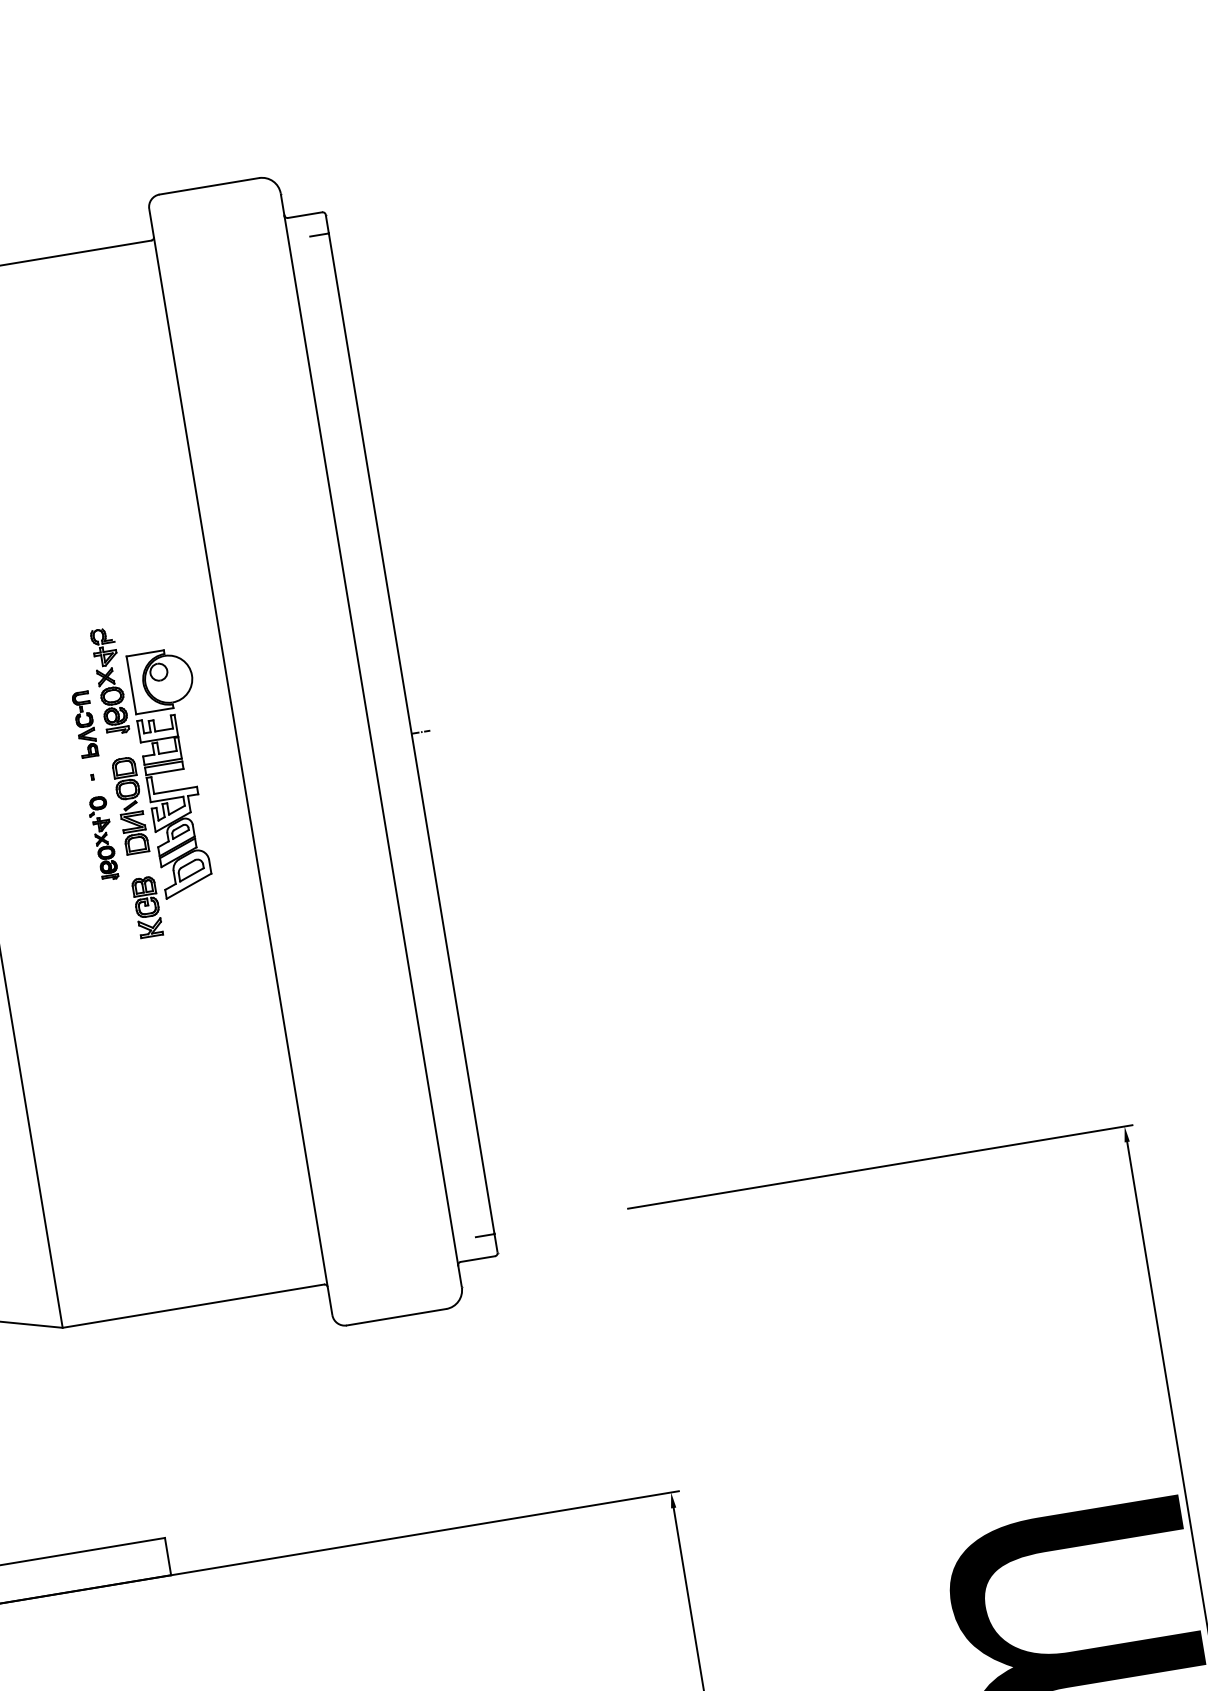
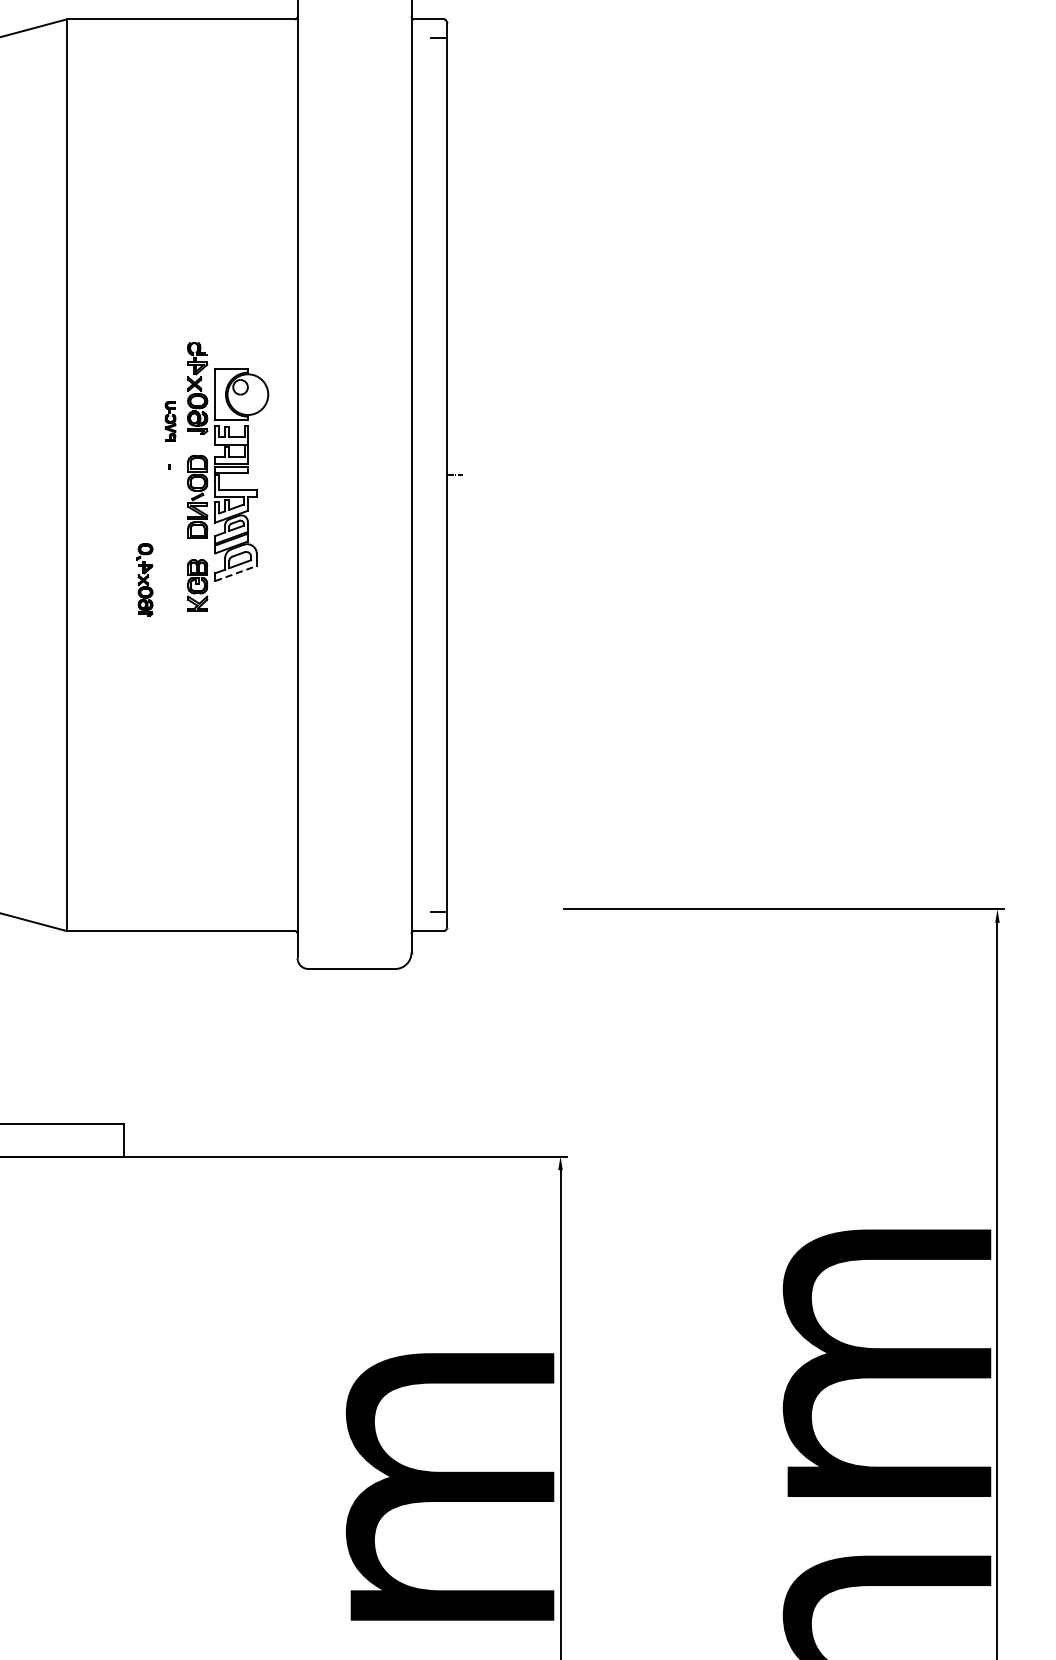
part: (85, 724) -> (170, 421), size x0.7
part: (102, 838) -> (144, 579), moved
line: (189, 886) -> (236, 573), solid -> dashed

